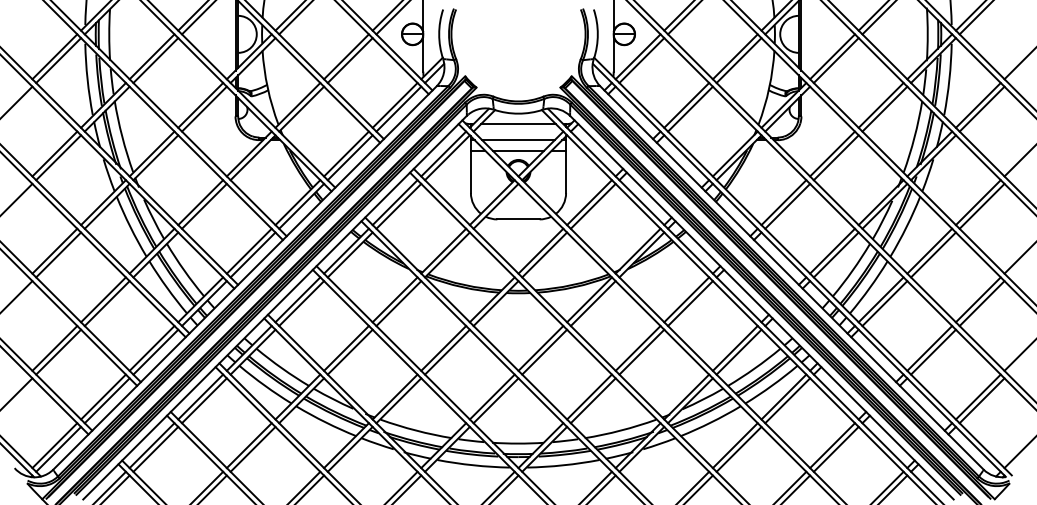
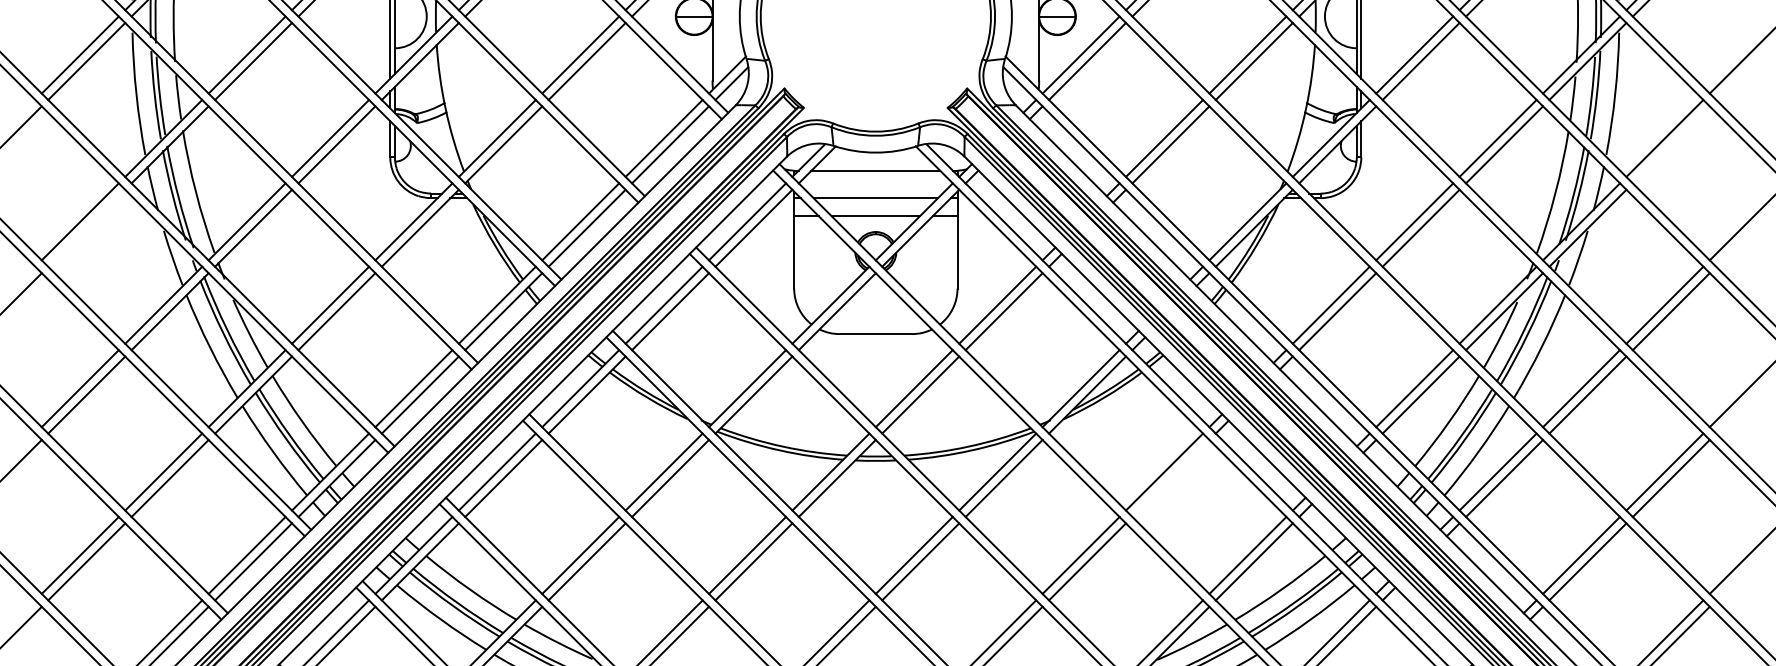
line: (981, 108) -> (1670, 143), removed
line: (58, 157) -> (86, 227), removed
line: (690, 303) -> (1170, 478), removed

